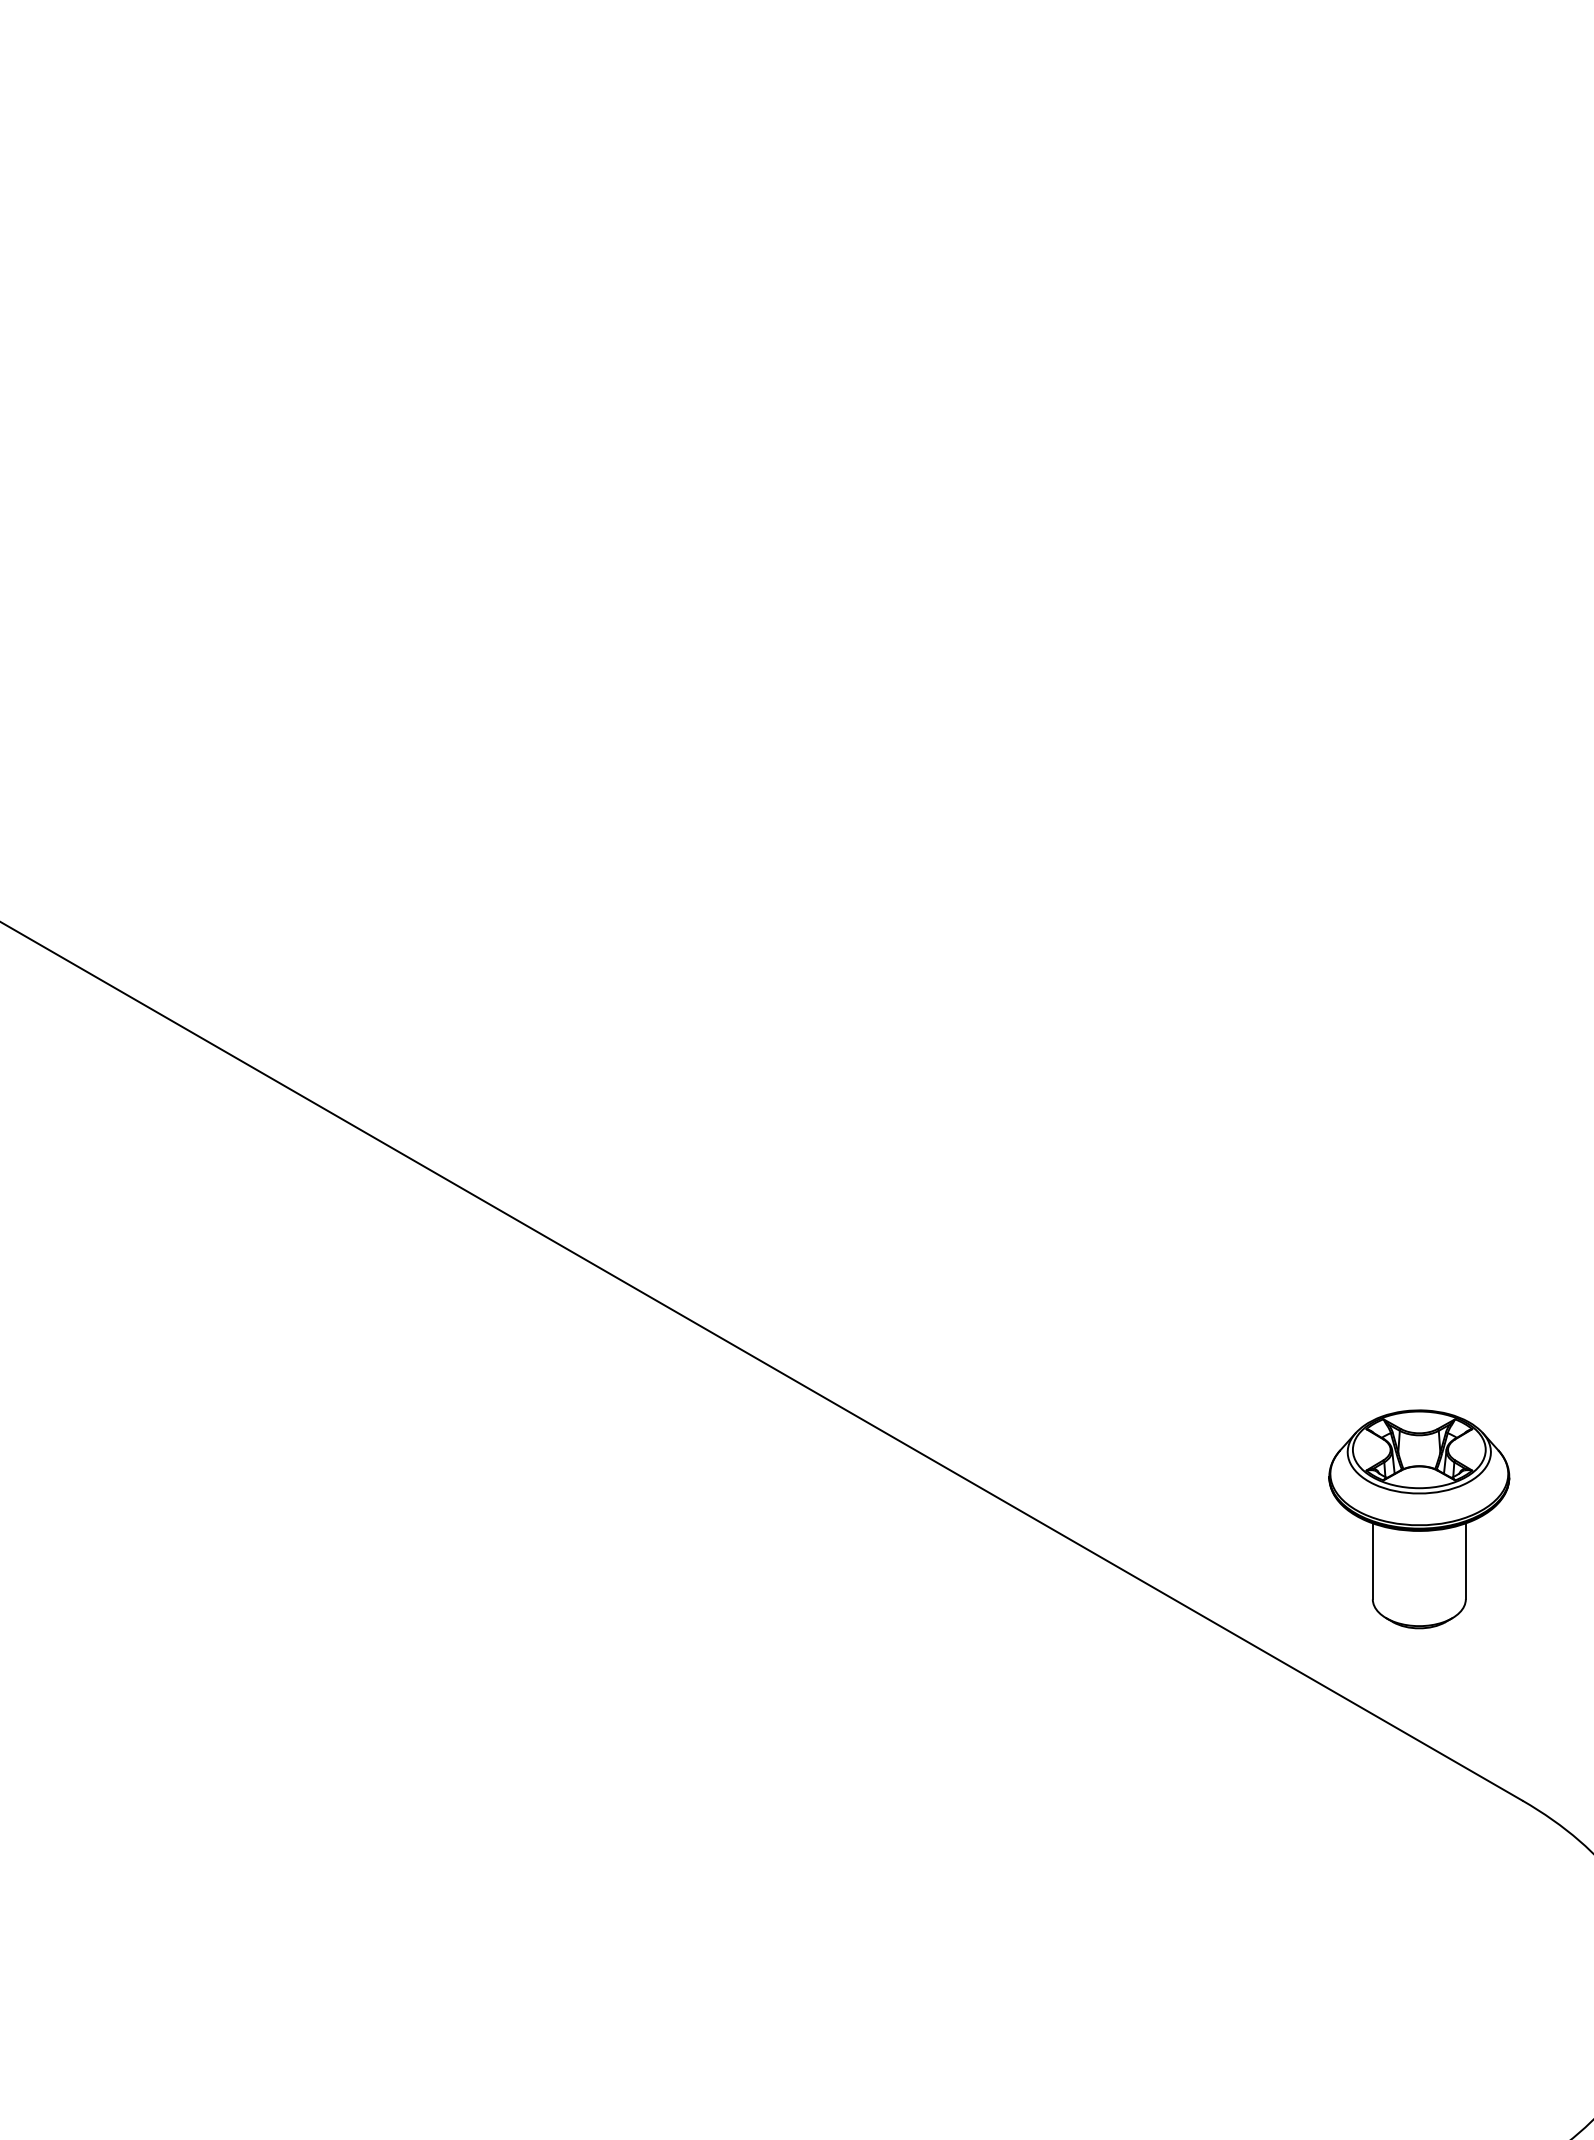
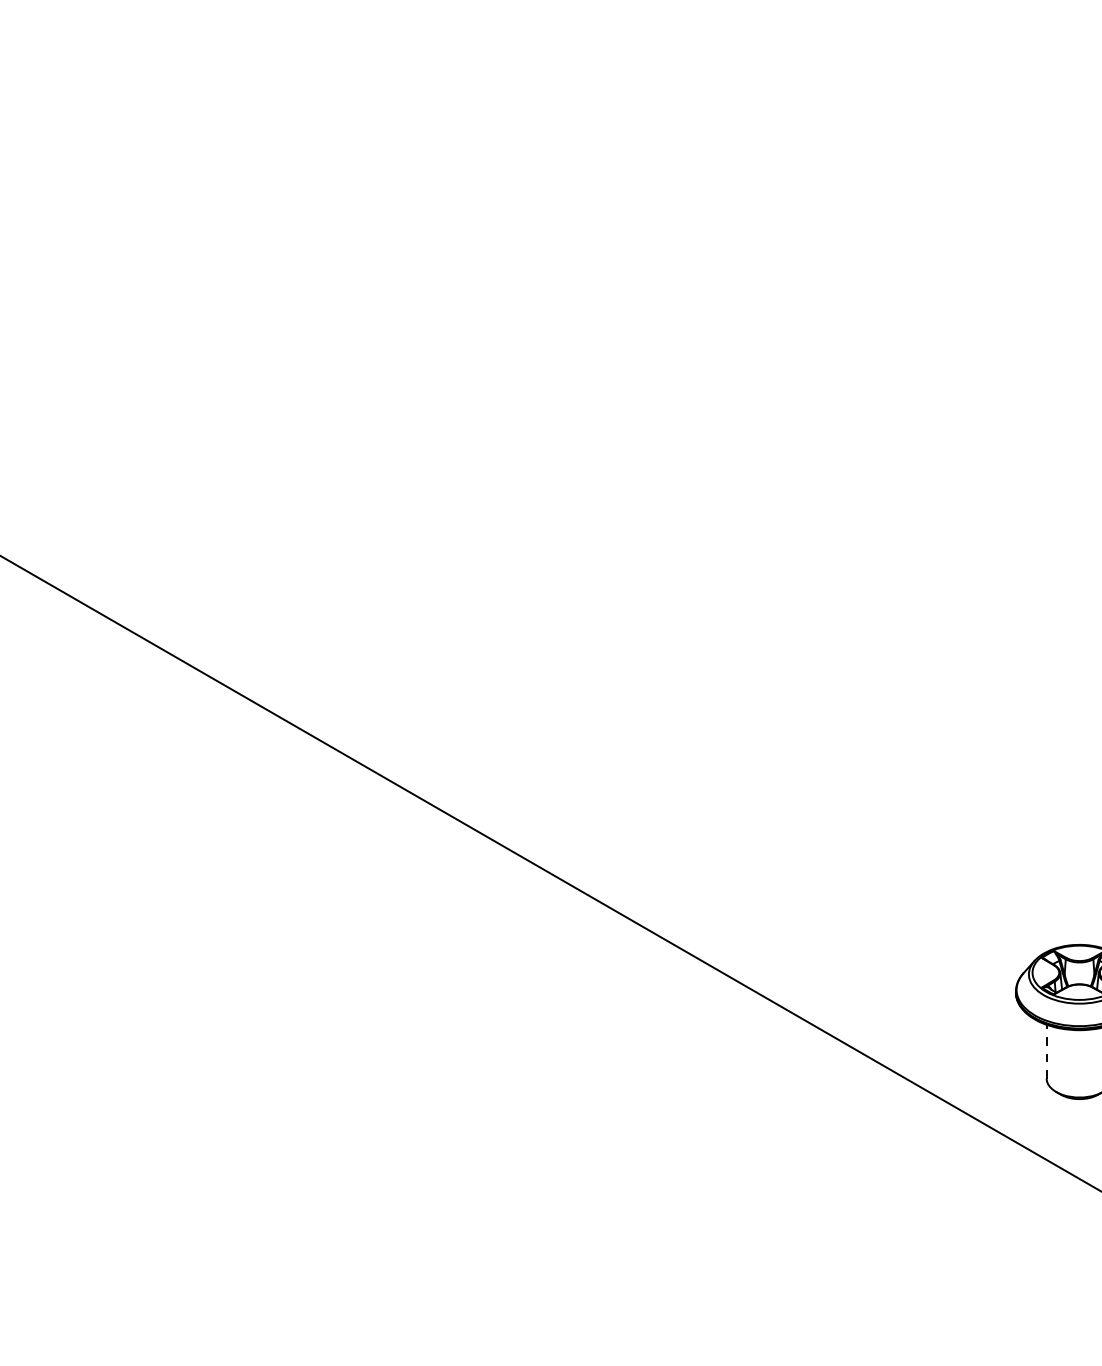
line: (1372, 1561) -> (1046, 1051), solid -> dashed

